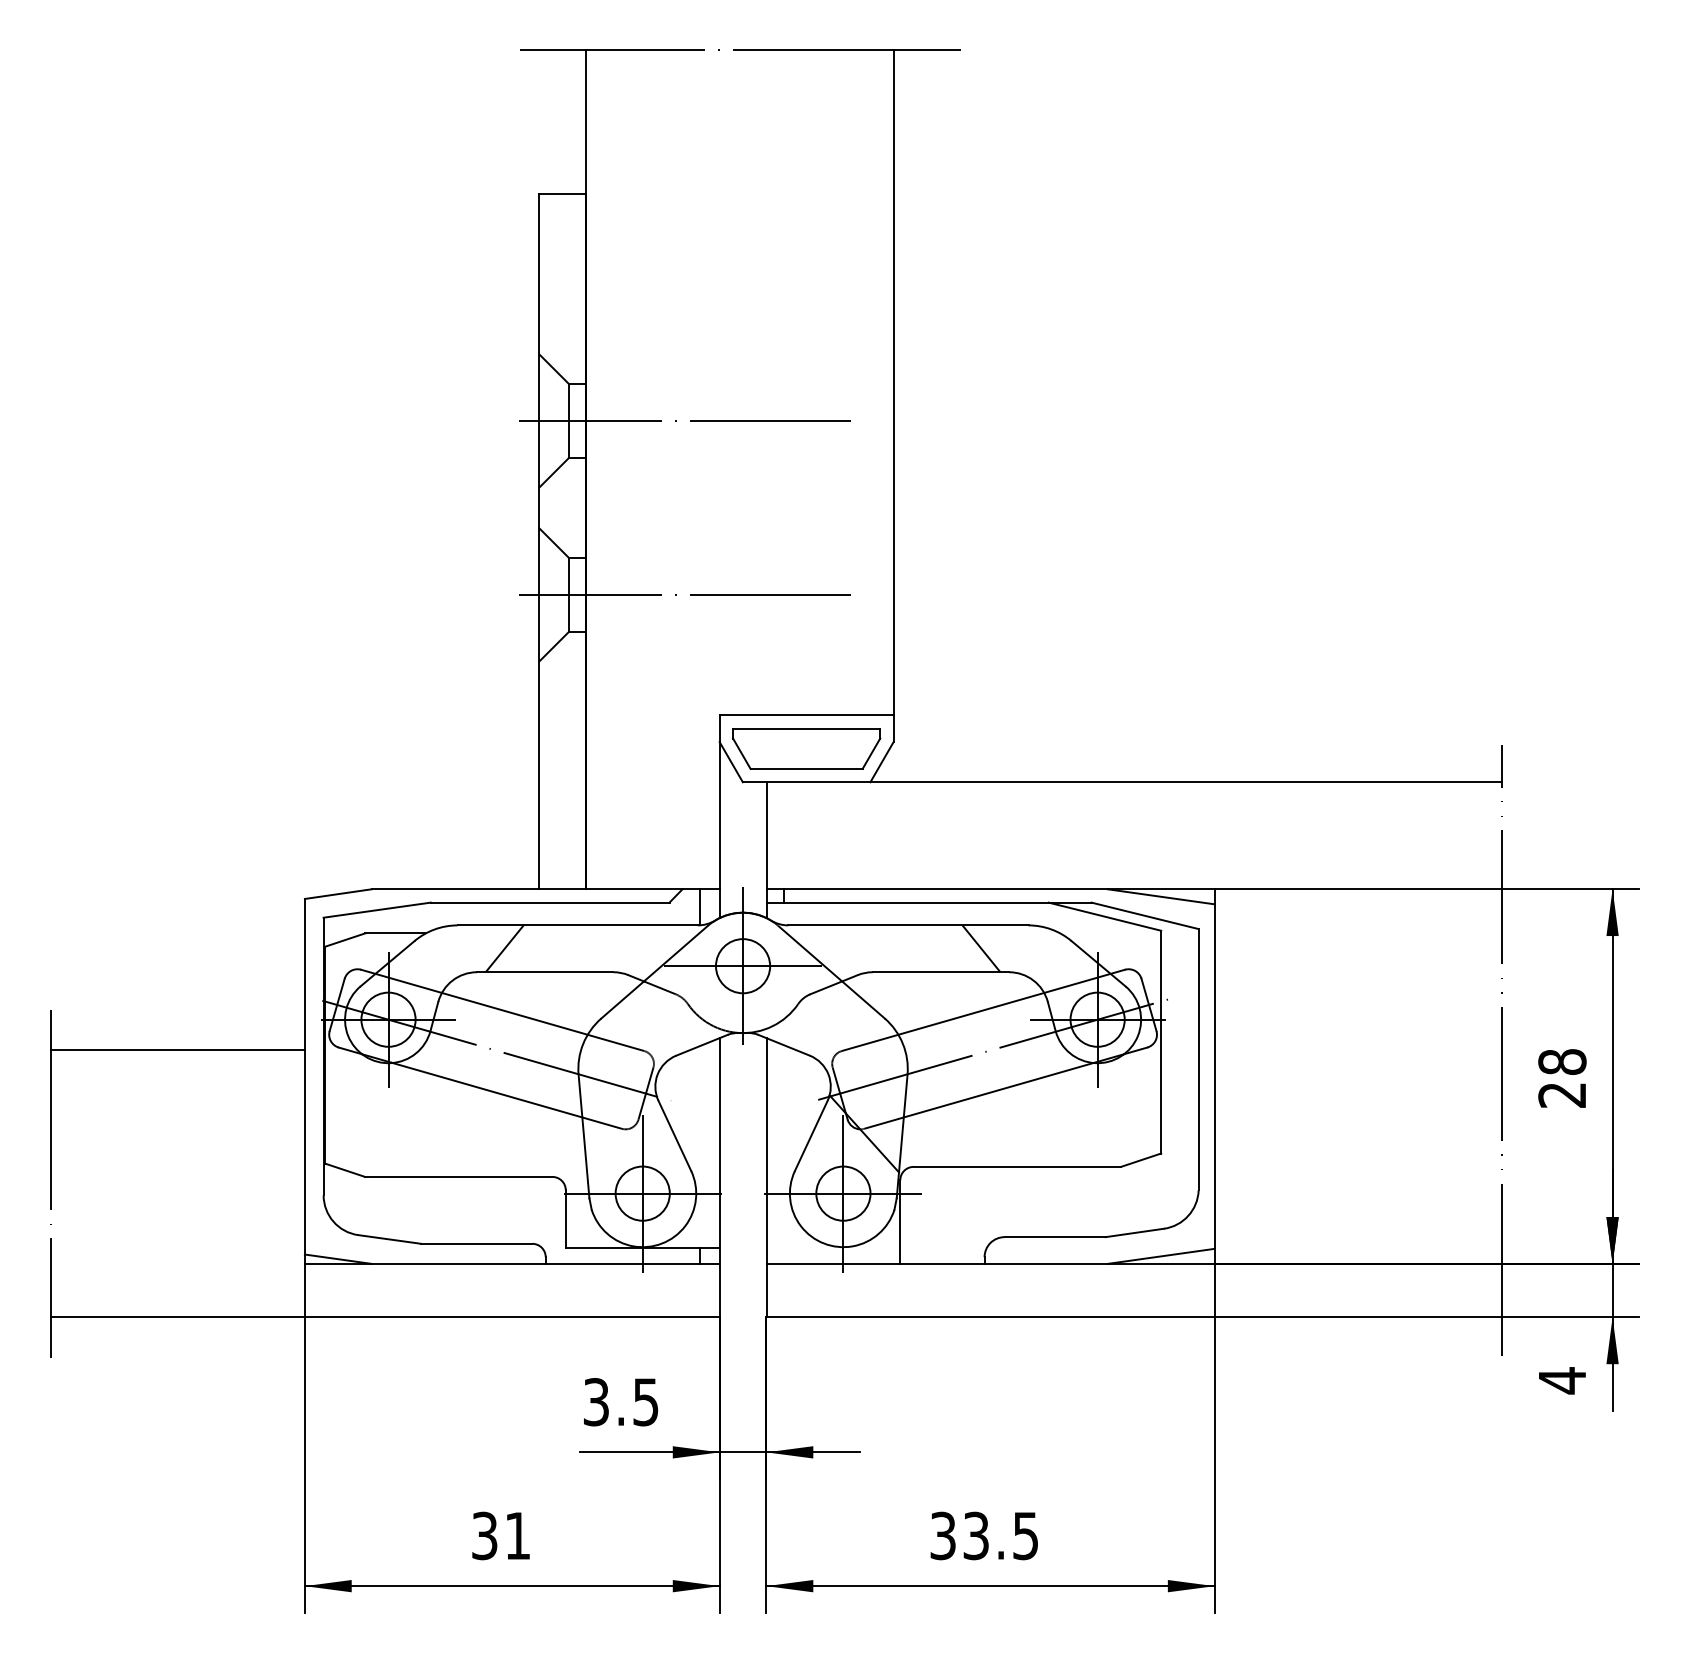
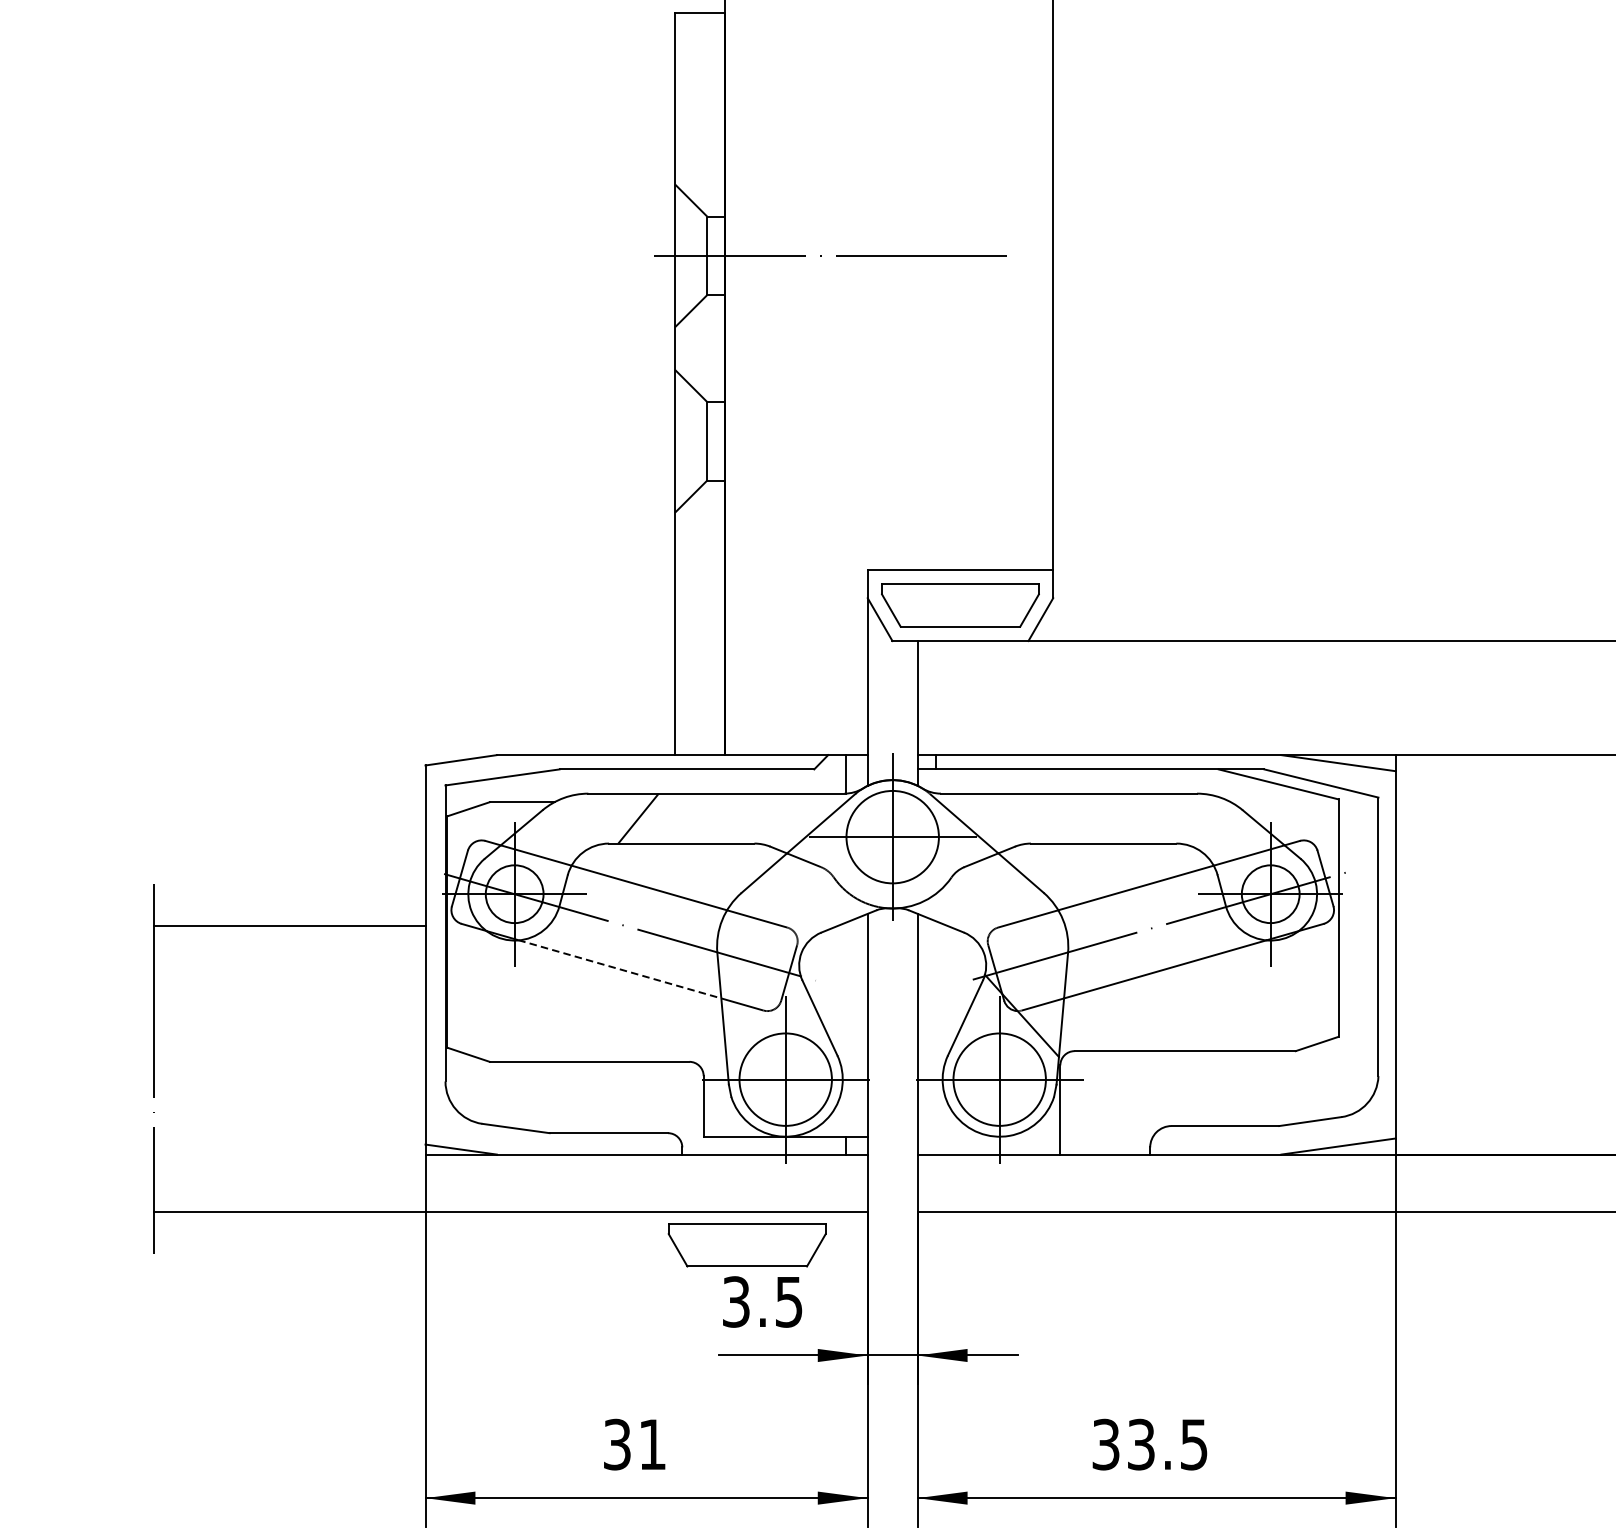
line: (684, 594) -> (830, 440), removed
line: (981, 948) -> (1146, 818), removed
circle: (742, 966) -> (892, 837), size x1.6
line: (487, 1090) -> (620, 969), solid -> dashed
circle: (642, 1193) -> (785, 1079), size x1.6
circle: (843, 1193) -> (999, 1079), size x1.6
part: (606, 1348) -> (747, 1244), added

